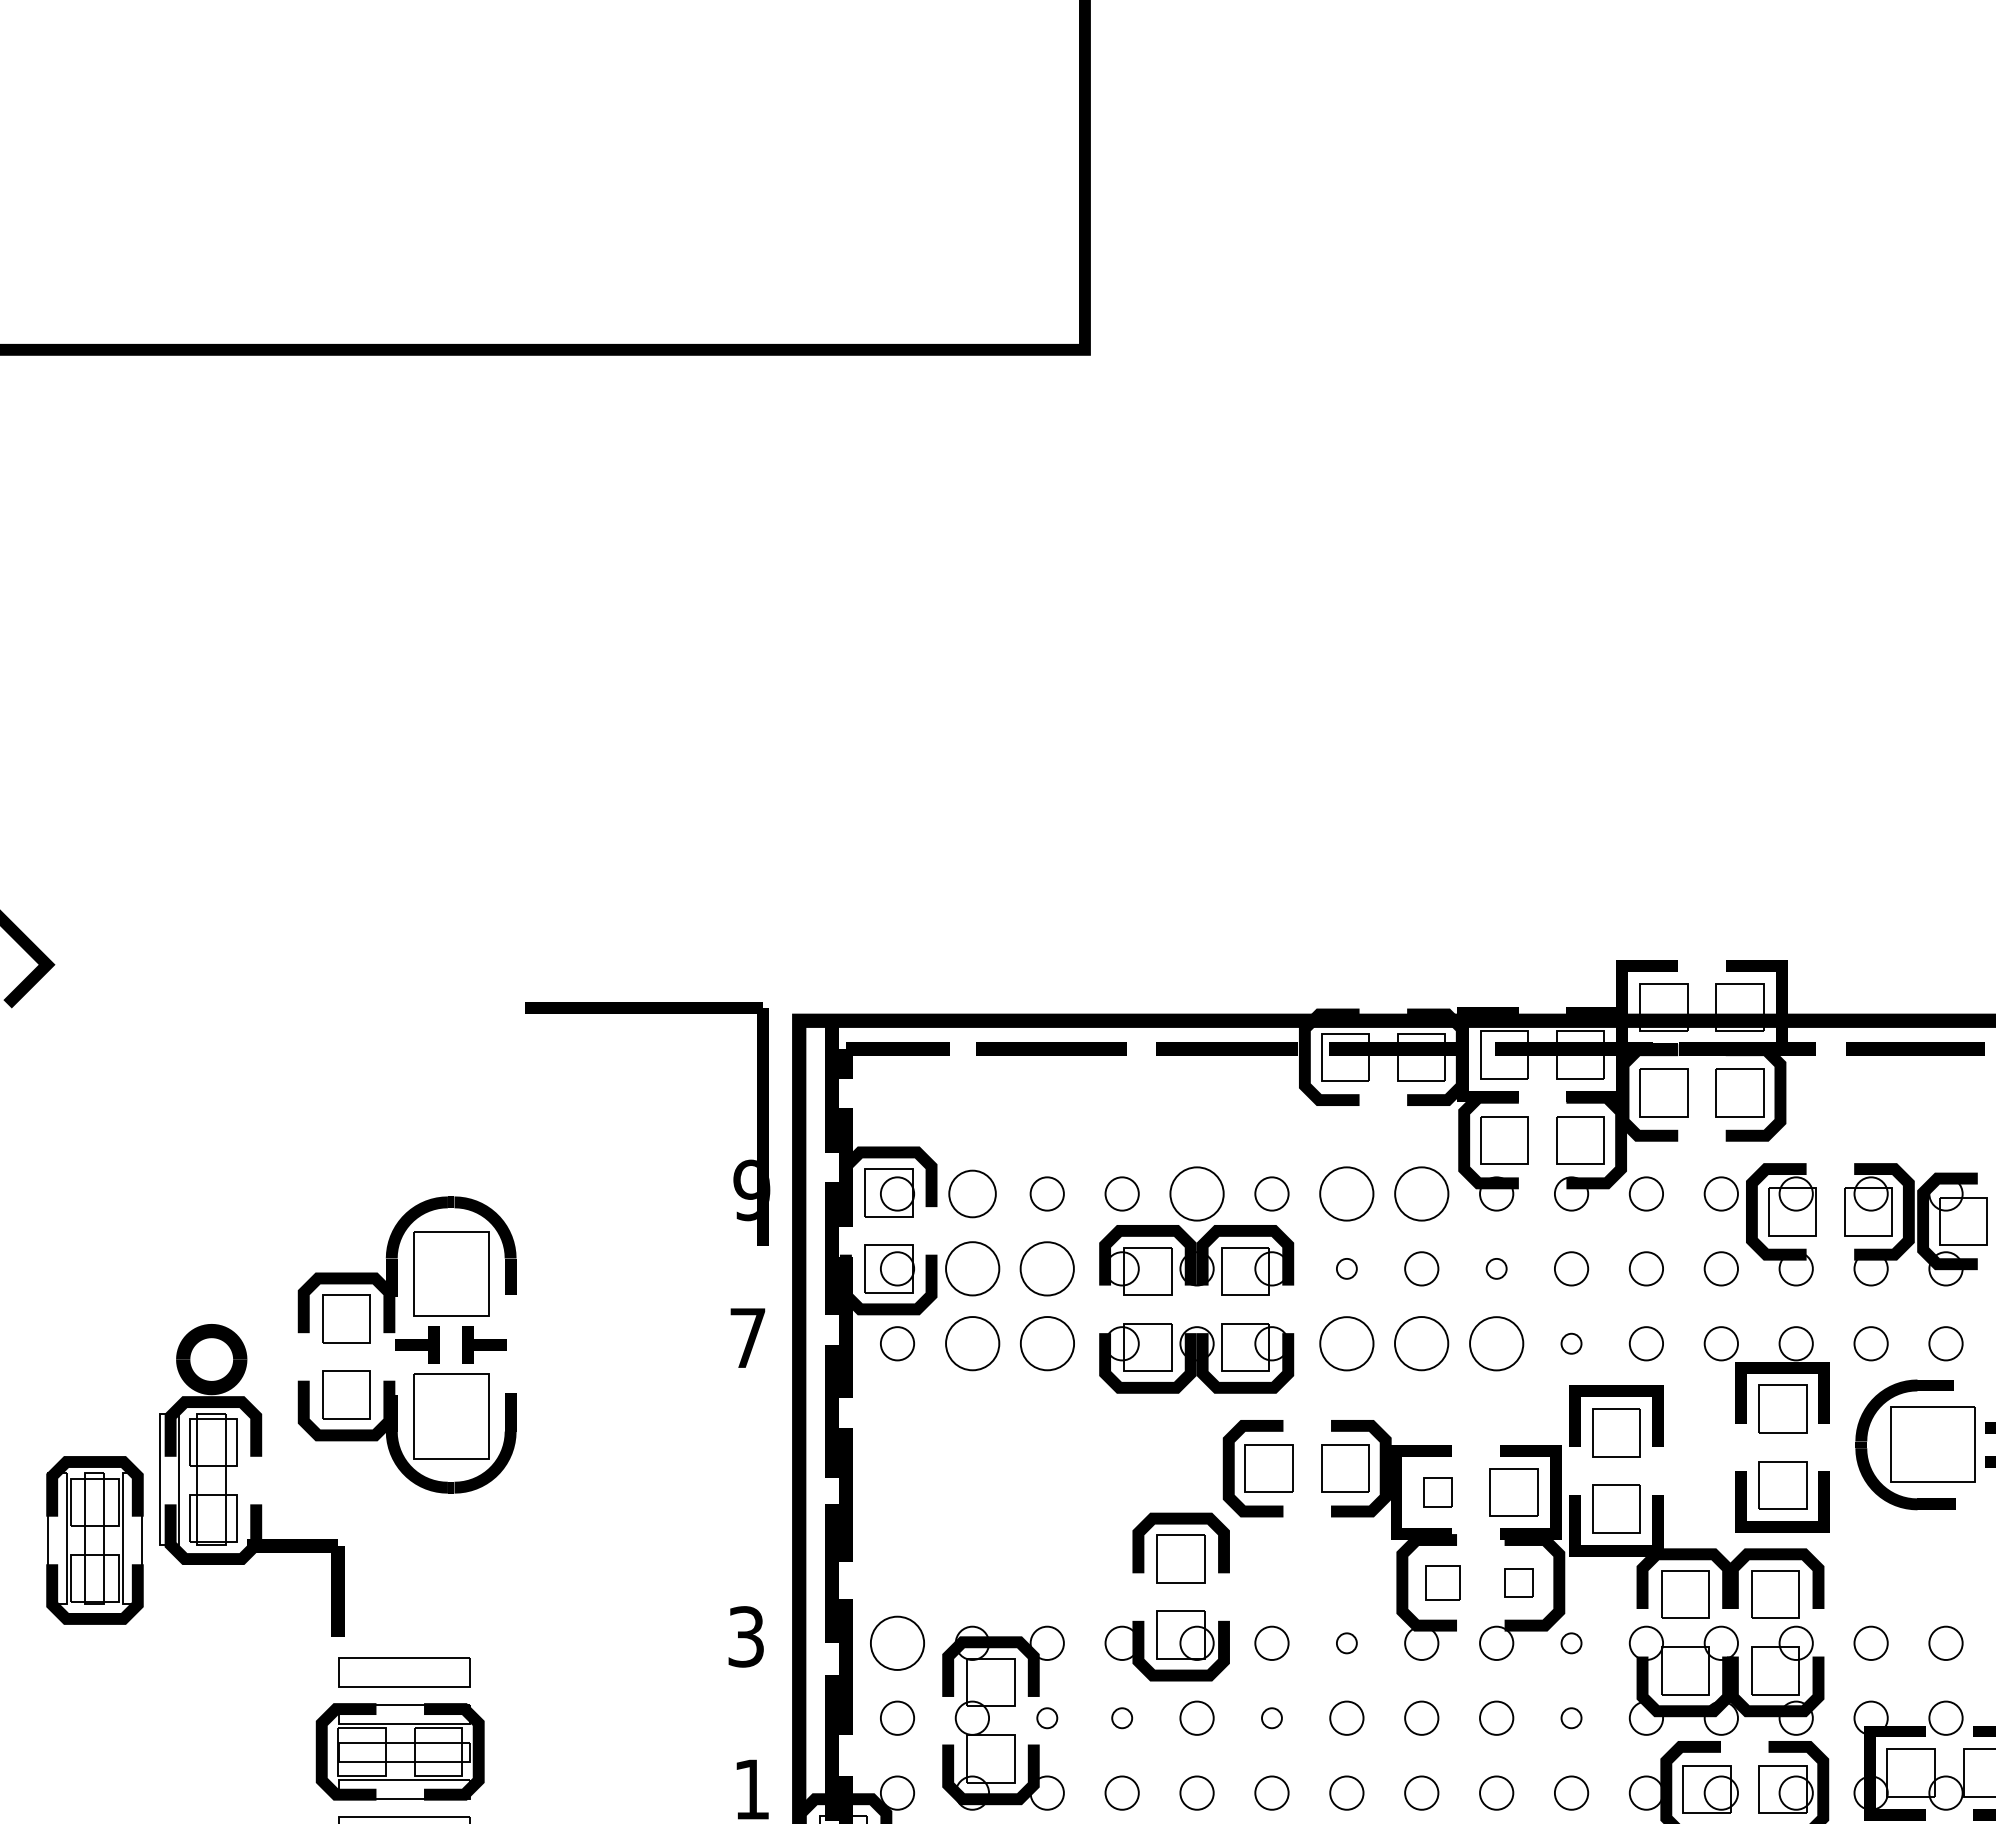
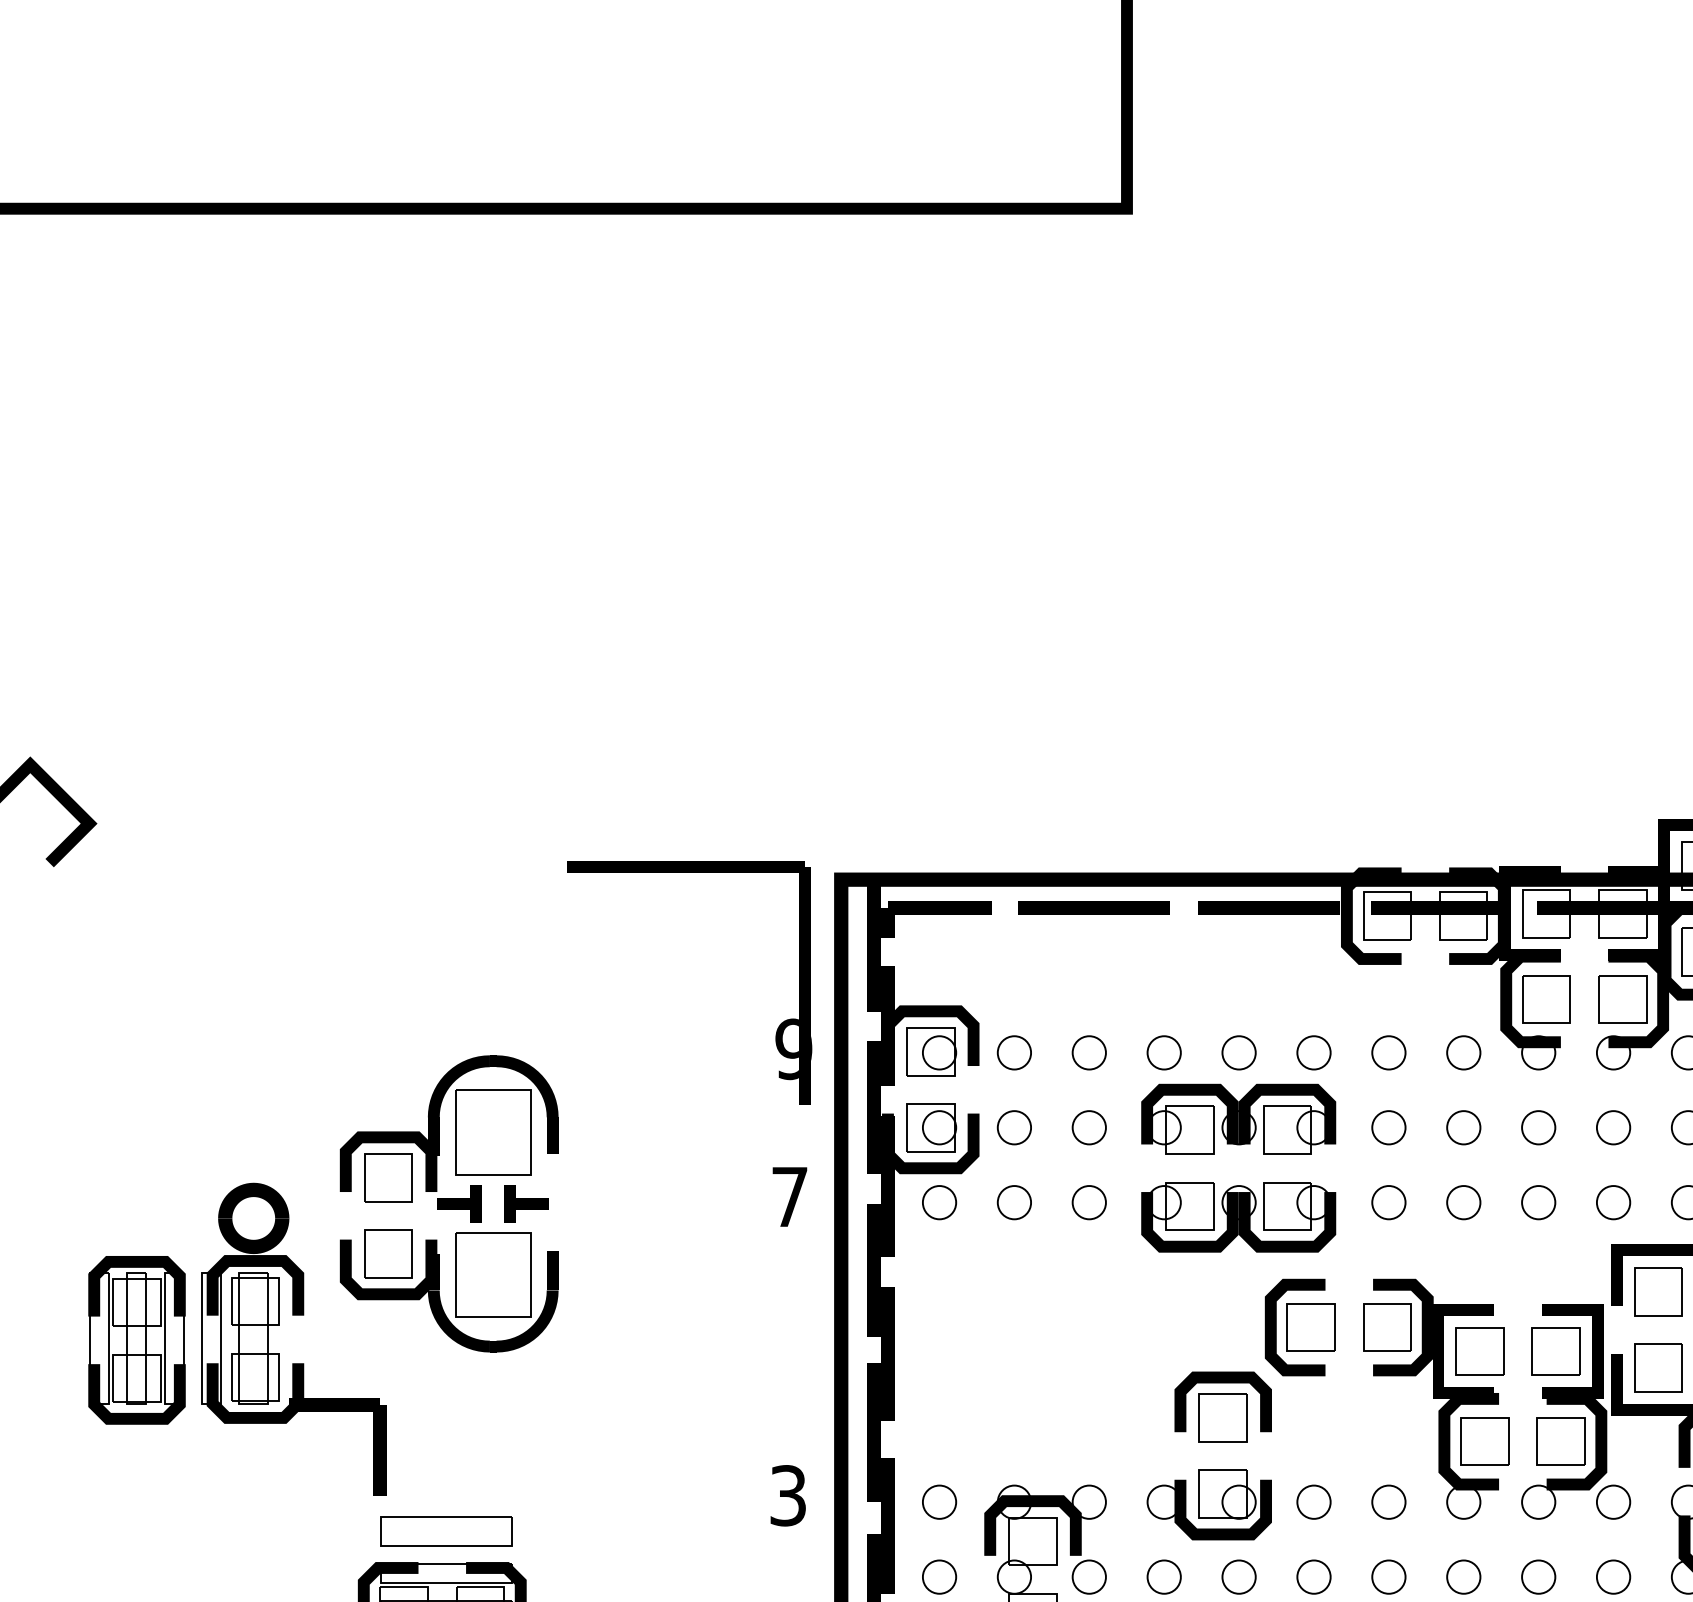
circle: (971, 1193) -> (1013, 1052), size x0.71
circle: (1196, 1193) -> (1238, 1052), size x0.62
circle: (1346, 1193) -> (1388, 1052), size x0.62
circle: (1421, 1193) -> (1463, 1052), size x0.62
circle: (971, 1268) -> (1013, 1127), size x0.62
circle: (1046, 1268) -> (1088, 1127), size x0.62
circle: (1346, 1268) -> (1388, 1127), size x1.67
circle: (1496, 1268) -> (1538, 1127), size x1.67
circle: (971, 1343) -> (1013, 1202), size x0.62
circle: (1046, 1343) -> (1088, 1202), size x0.62
circle: (1346, 1343) -> (1388, 1202), size x0.62
circle: (1421, 1343) -> (1463, 1202), size x0.62
circle: (1496, 1343) -> (1538, 1202), size x0.62
circle: (1571, 1343) -> (1613, 1202), size x1.67
part: (1437, 1492) -> (1479, 1351), size x1.67
part: (94, 1540) -> (136, 1340), moved
part: (1442, 1582) -> (1484, 1441), size x1.43
part: (1518, 1582) -> (1560, 1441), size x1.67
circle: (897, 1642) -> (939, 1501), size x0.62
circle: (1346, 1642) -> (1388, 1501), size x1.67
circle: (1571, 1642) -> (1613, 1501), size x1.67
circle: (1046, 1717) -> (1088, 1576), size x1.67
circle: (1121, 1717) -> (1163, 1576), size x1.67
circle: (1271, 1717) -> (1313, 1576), size x1.67
circle: (1571, 1717) -> (1613, 1576), size x1.67

